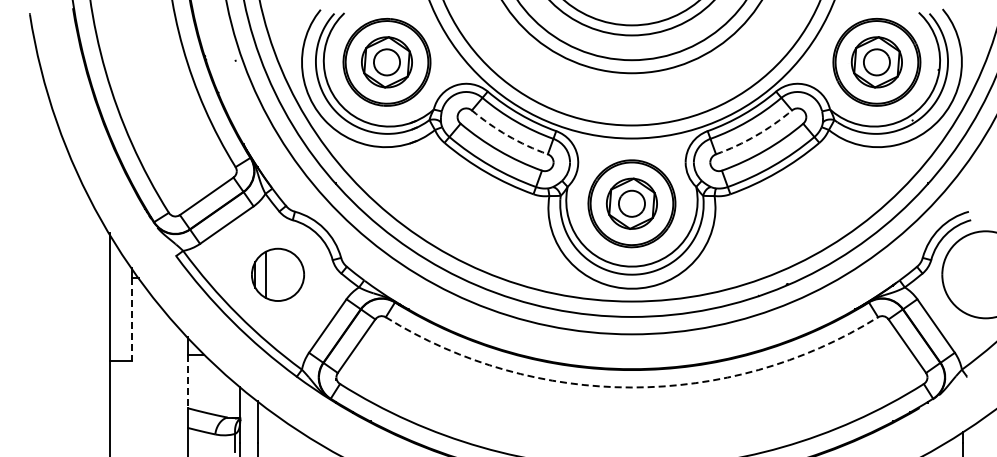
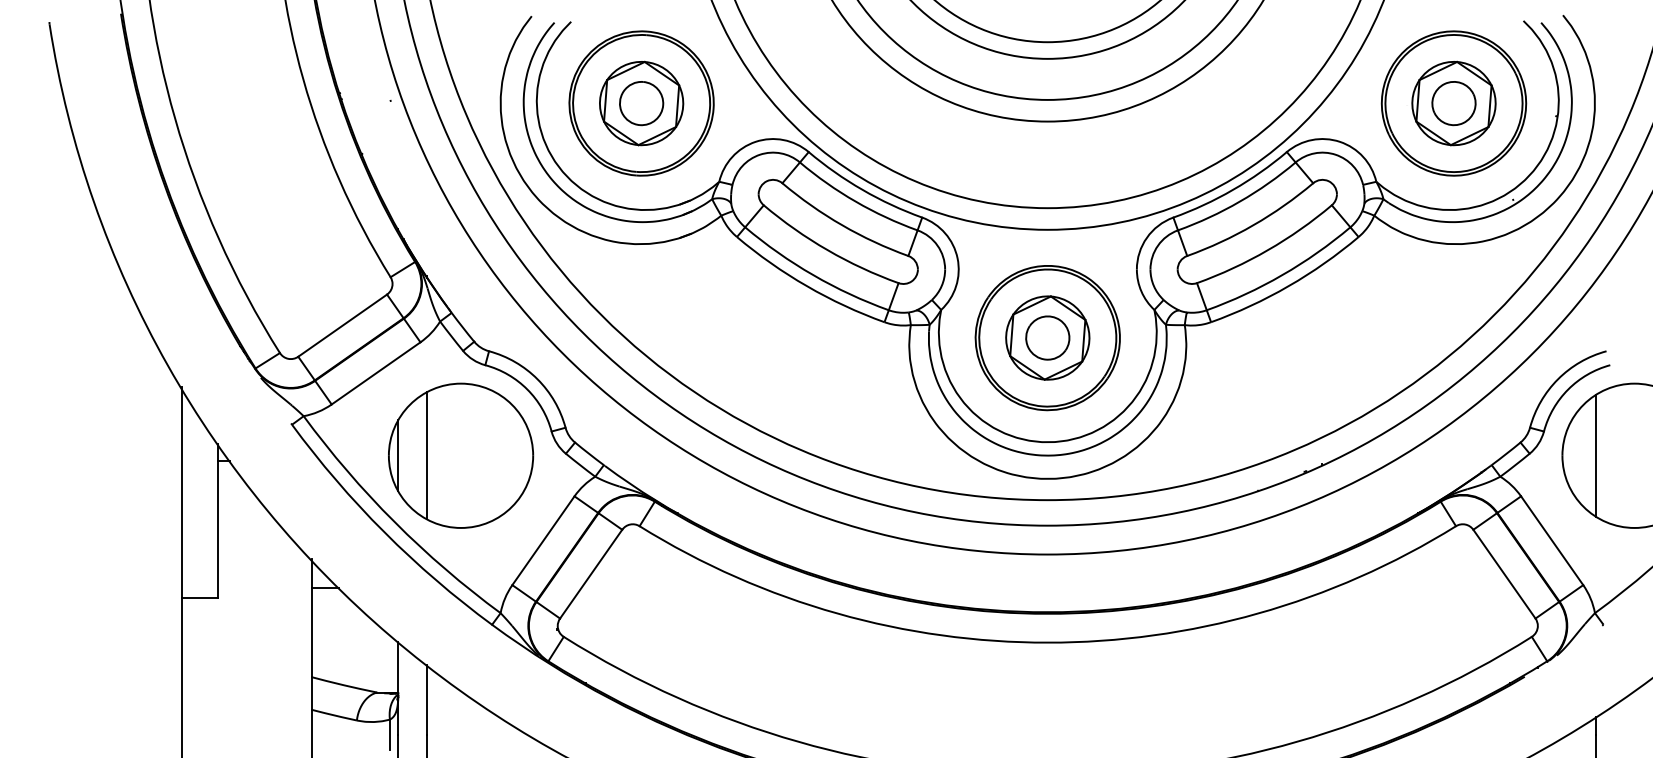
arc: (507, 135) -> (841, 224), dashed -> solid
arc: (755, 135) -> (1252, 224), dashed -> solid
part: (277, 274) -> (460, 455), size x1.67
line: (962, 274) -> (1595, 455), added
line: (131, 319) -> (217, 529), dashed -> solid
line: (188, 381) -> (312, 632), dashed -> solid
arc: (631, 387) -> (1047, 642), dashed -> solid

